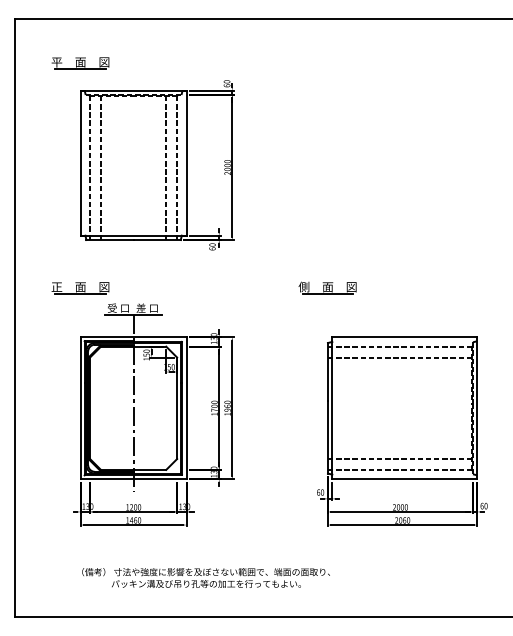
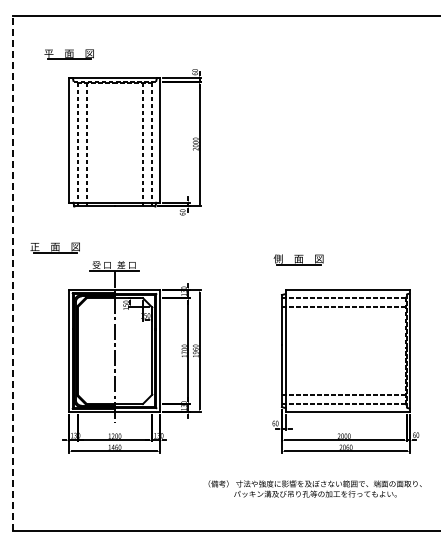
part: (79, 287) -> (54, 247), moved
part: (327, 287) -> (298, 259), moved
line: (15, 318) -> (13, 273), solid -> dashed
text: (205, 577) -> (314, 488), moved

